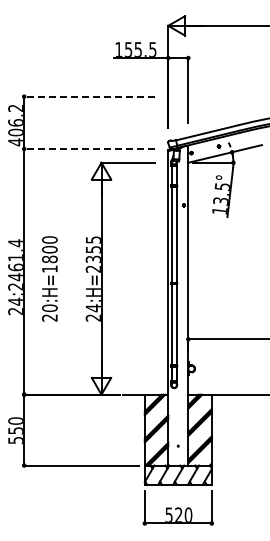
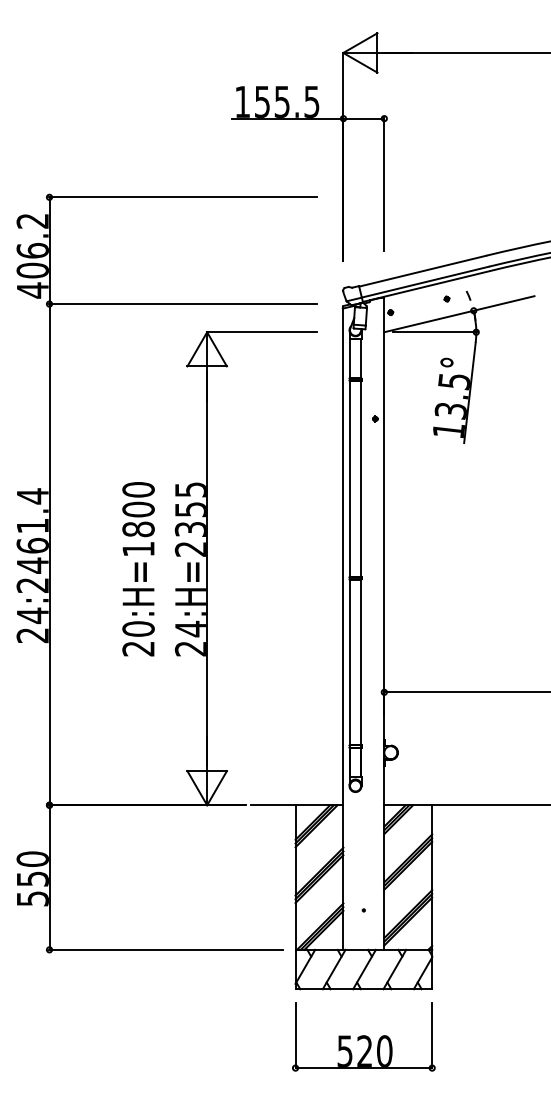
line: (89, 96) -> (182, 197), dashed -> solid
line: (89, 148) -> (182, 303), dashed -> solid
text: (49, 278) -> (137, 568), moved

